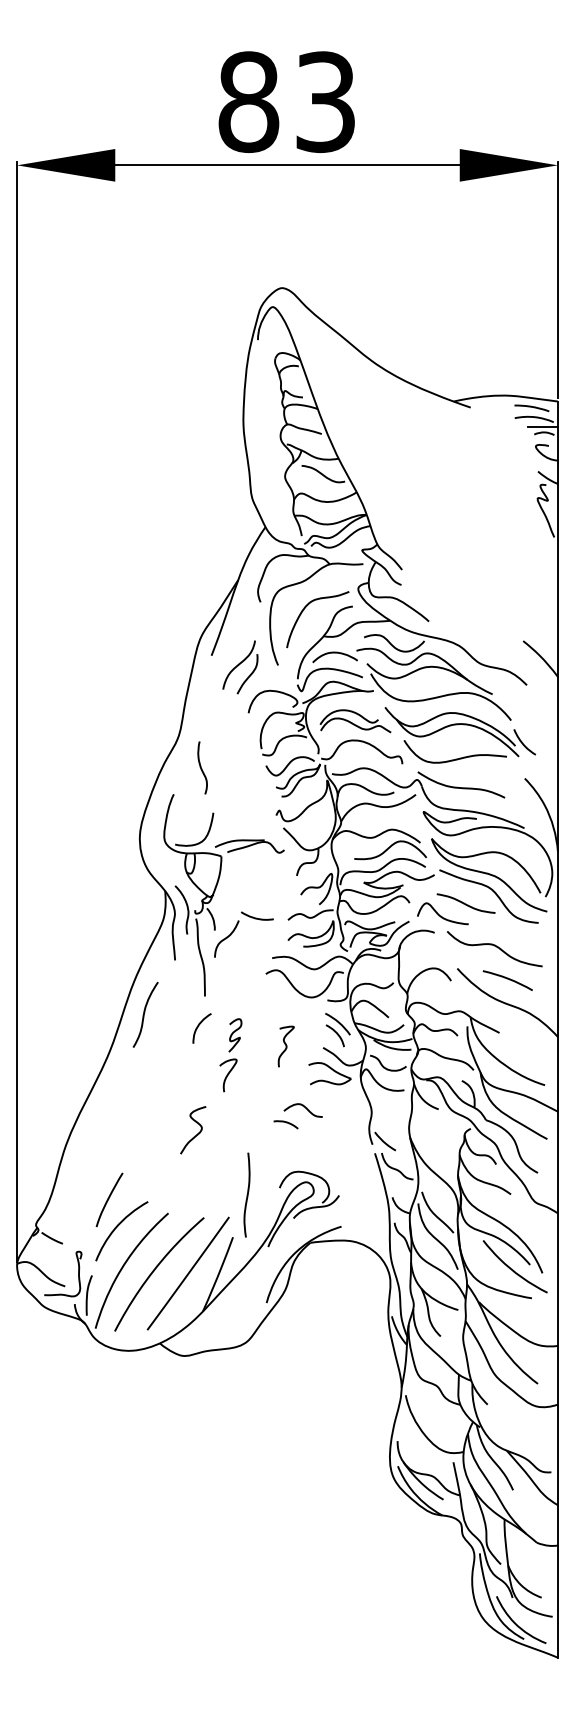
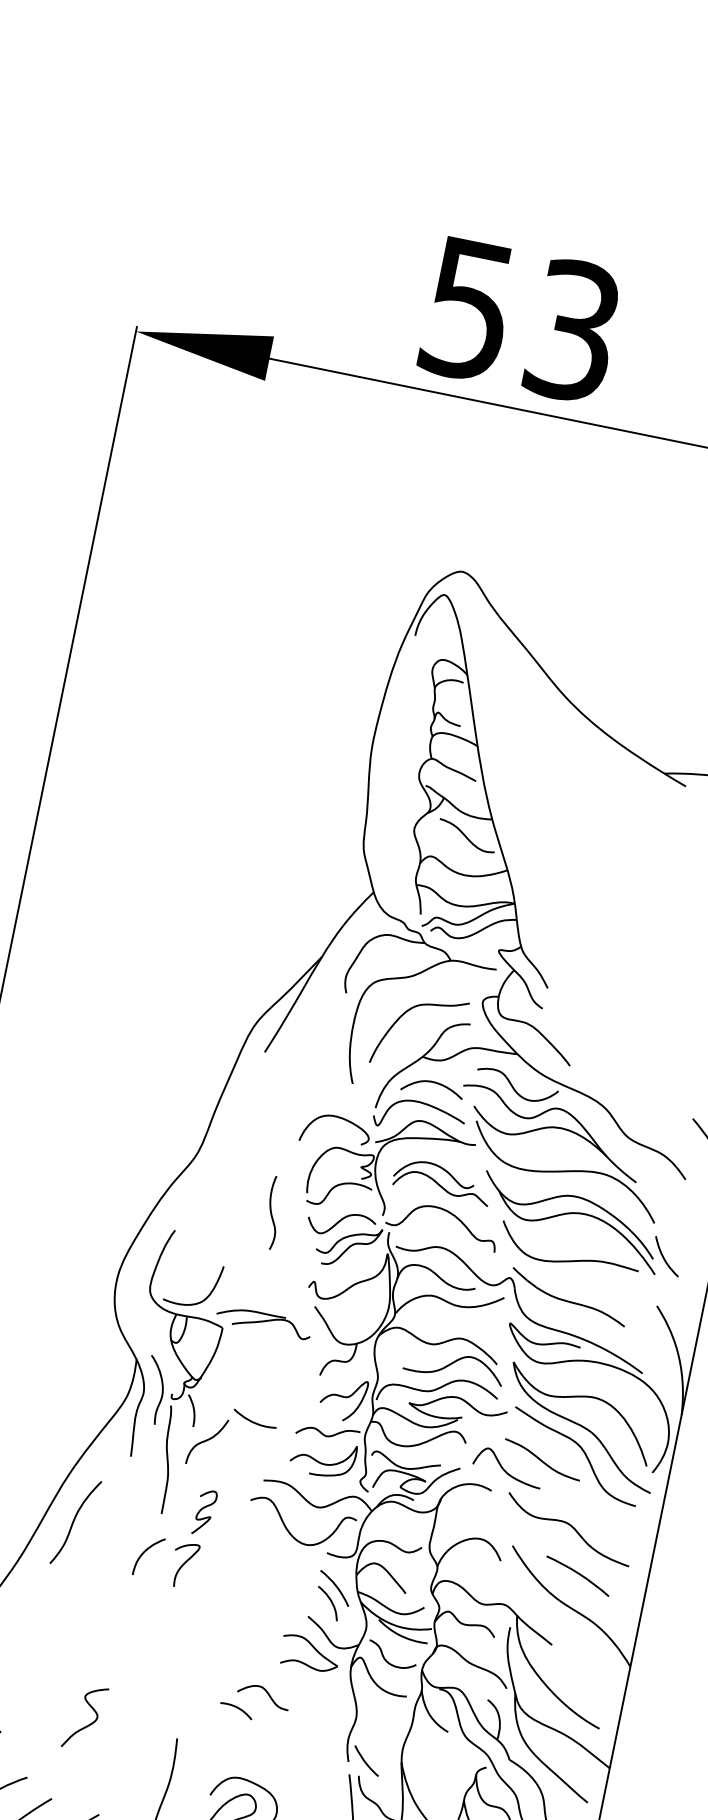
text: (248, 102) -> (468, 310), 83 -> 53
part: (240, 667) -> (300, 1076), removed
curve: (201, 767) -> (271, 1212), moved
curve: (285, 1046) -> (257, 1604), removed
part: (230, 1055) -> (192, 1538), moved
curve: (197, 1133) -> (89, 1723), moved

